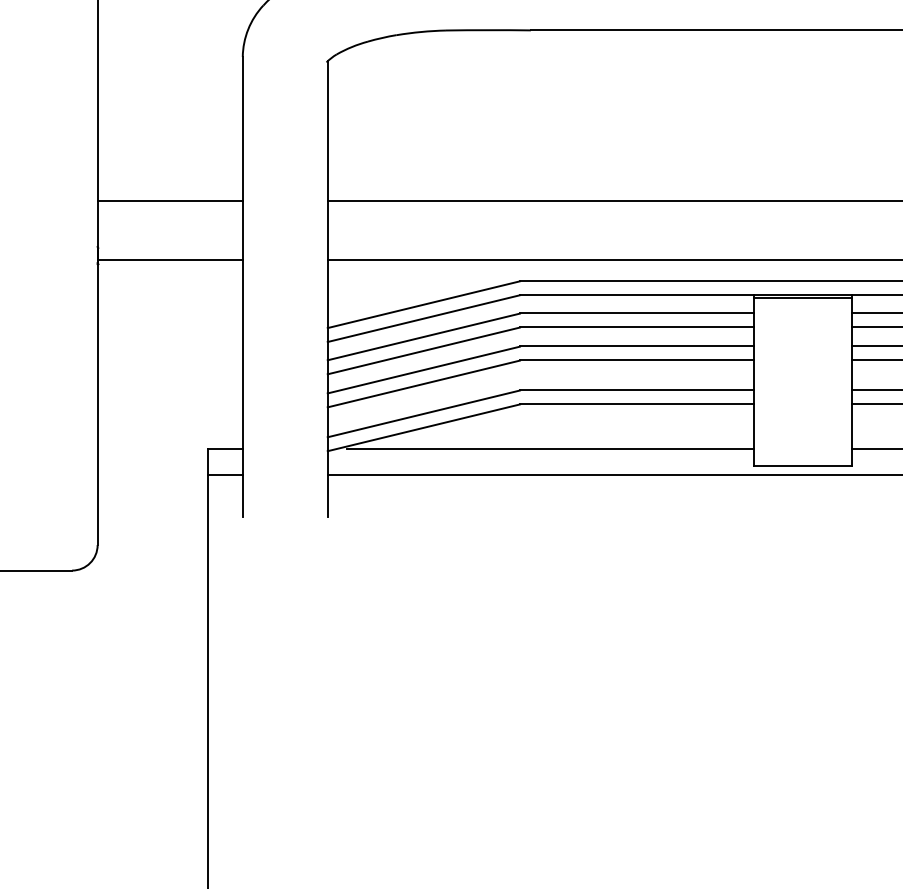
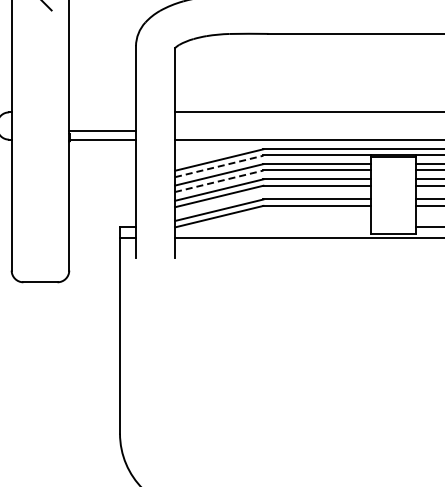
line: (169, 201) -> (102, 131), moved
line: (424, 318) -> (219, 166), solid -> dashed
line: (424, 351) -> (219, 181), solid -> dashed
line: (548, 449) -> (276, 226), removed

